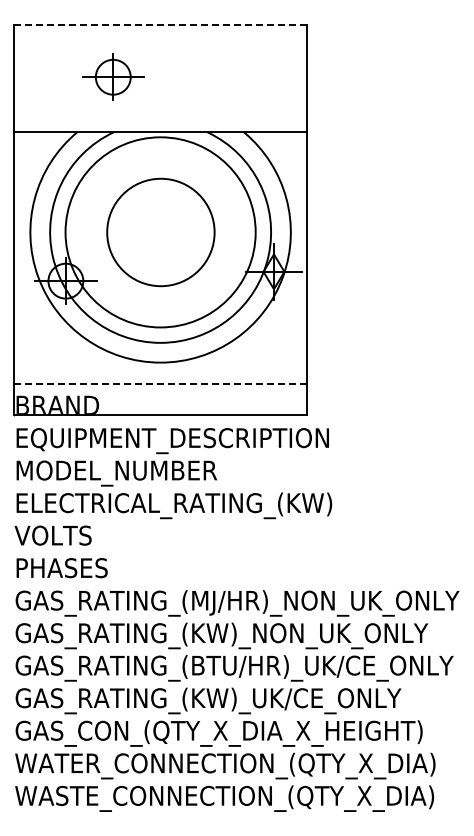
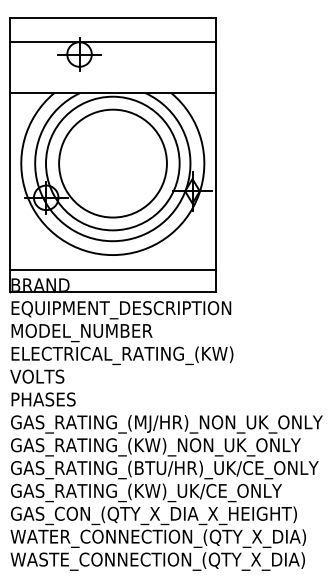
line: (161, 25) -> (113, 18), dashed -> solid
line: (160, 59) -> (112, 42), added
circle: (160, 232) -> (112, 163), size x1.43
line: (161, 383) -> (113, 269), dashed -> solid

